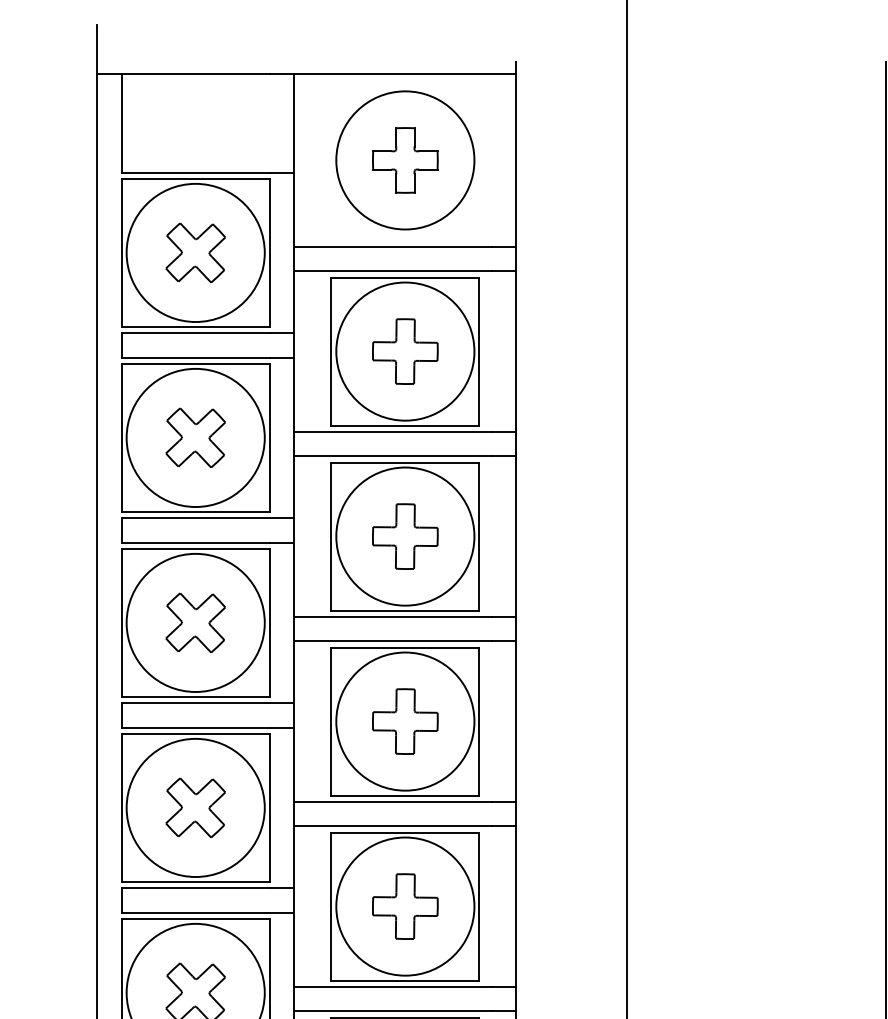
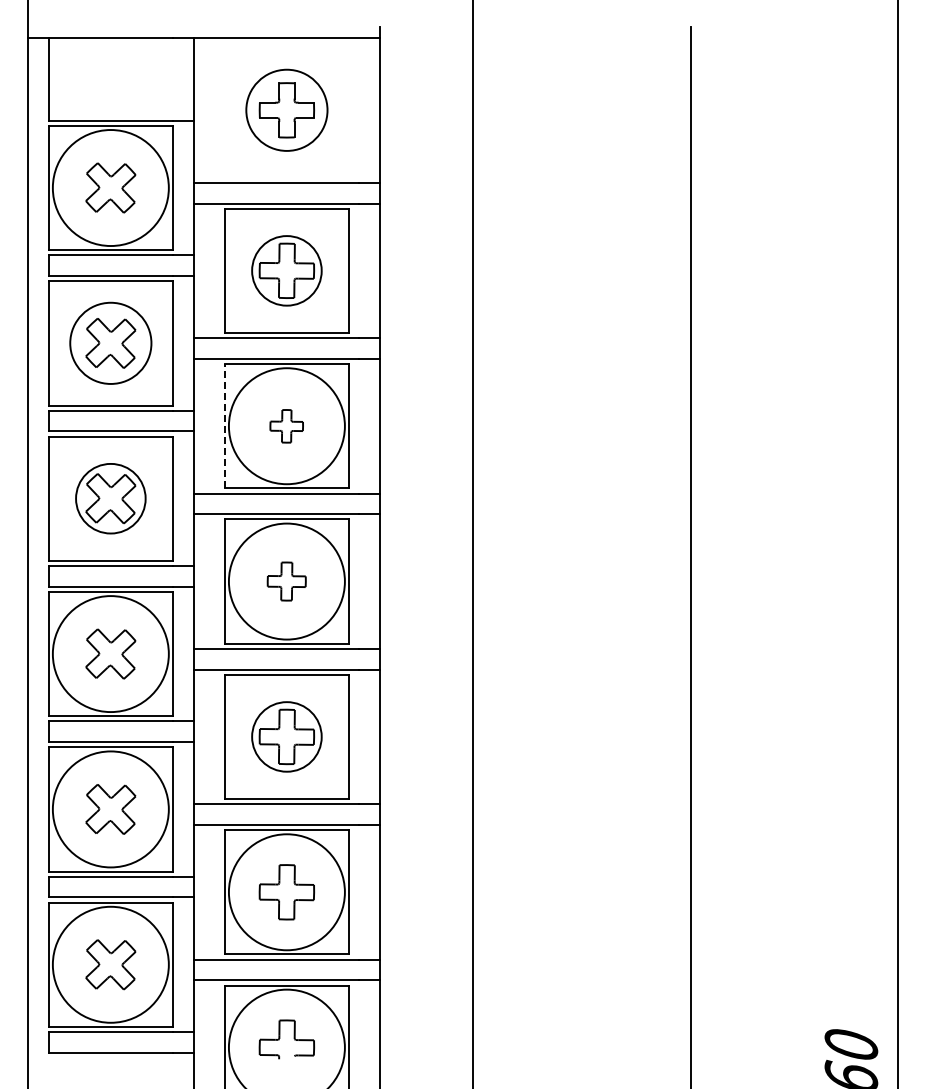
circle: (404, 160) -> (286, 110), size x0.7
circle: (404, 351) -> (286, 270), size x0.6
circle: (195, 438) -> (110, 343), size x0.7
line: (331, 535) -> (224, 425), solid -> dashed
part: (404, 536) -> (286, 426), size x0.6
circle: (195, 622) -> (110, 498), size x0.6
part: (404, 721) -> (286, 581), size x0.7
circle: (404, 906) -> (286, 736), size x0.6

